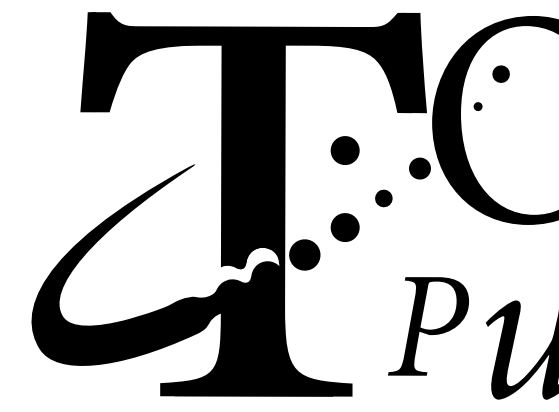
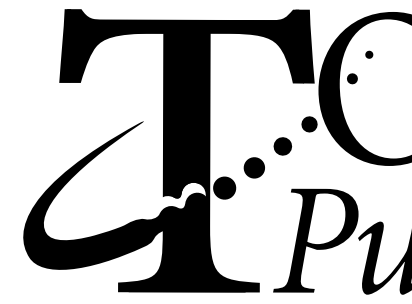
part: (500, 73) -> (368, 54), size x0.62
part: (477, 106) -> (351, 78), size x1.67
part: (344, 150) -> (253, 111), removed
part: (383, 198) -> (282, 146), size x1.43
part: (428, 326) -> (315, 240), size x1.43

